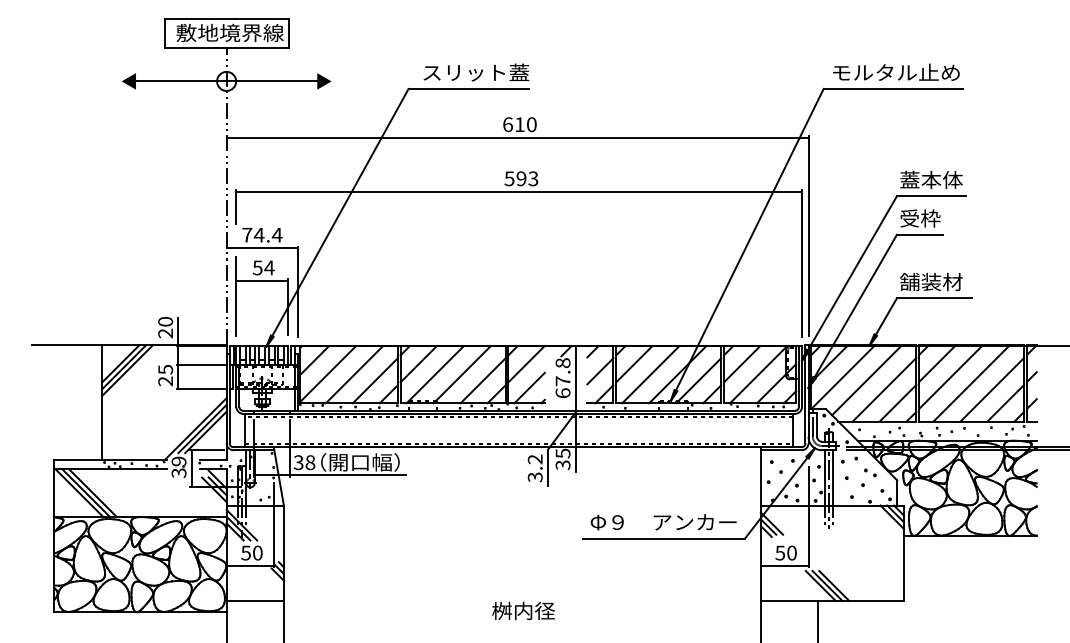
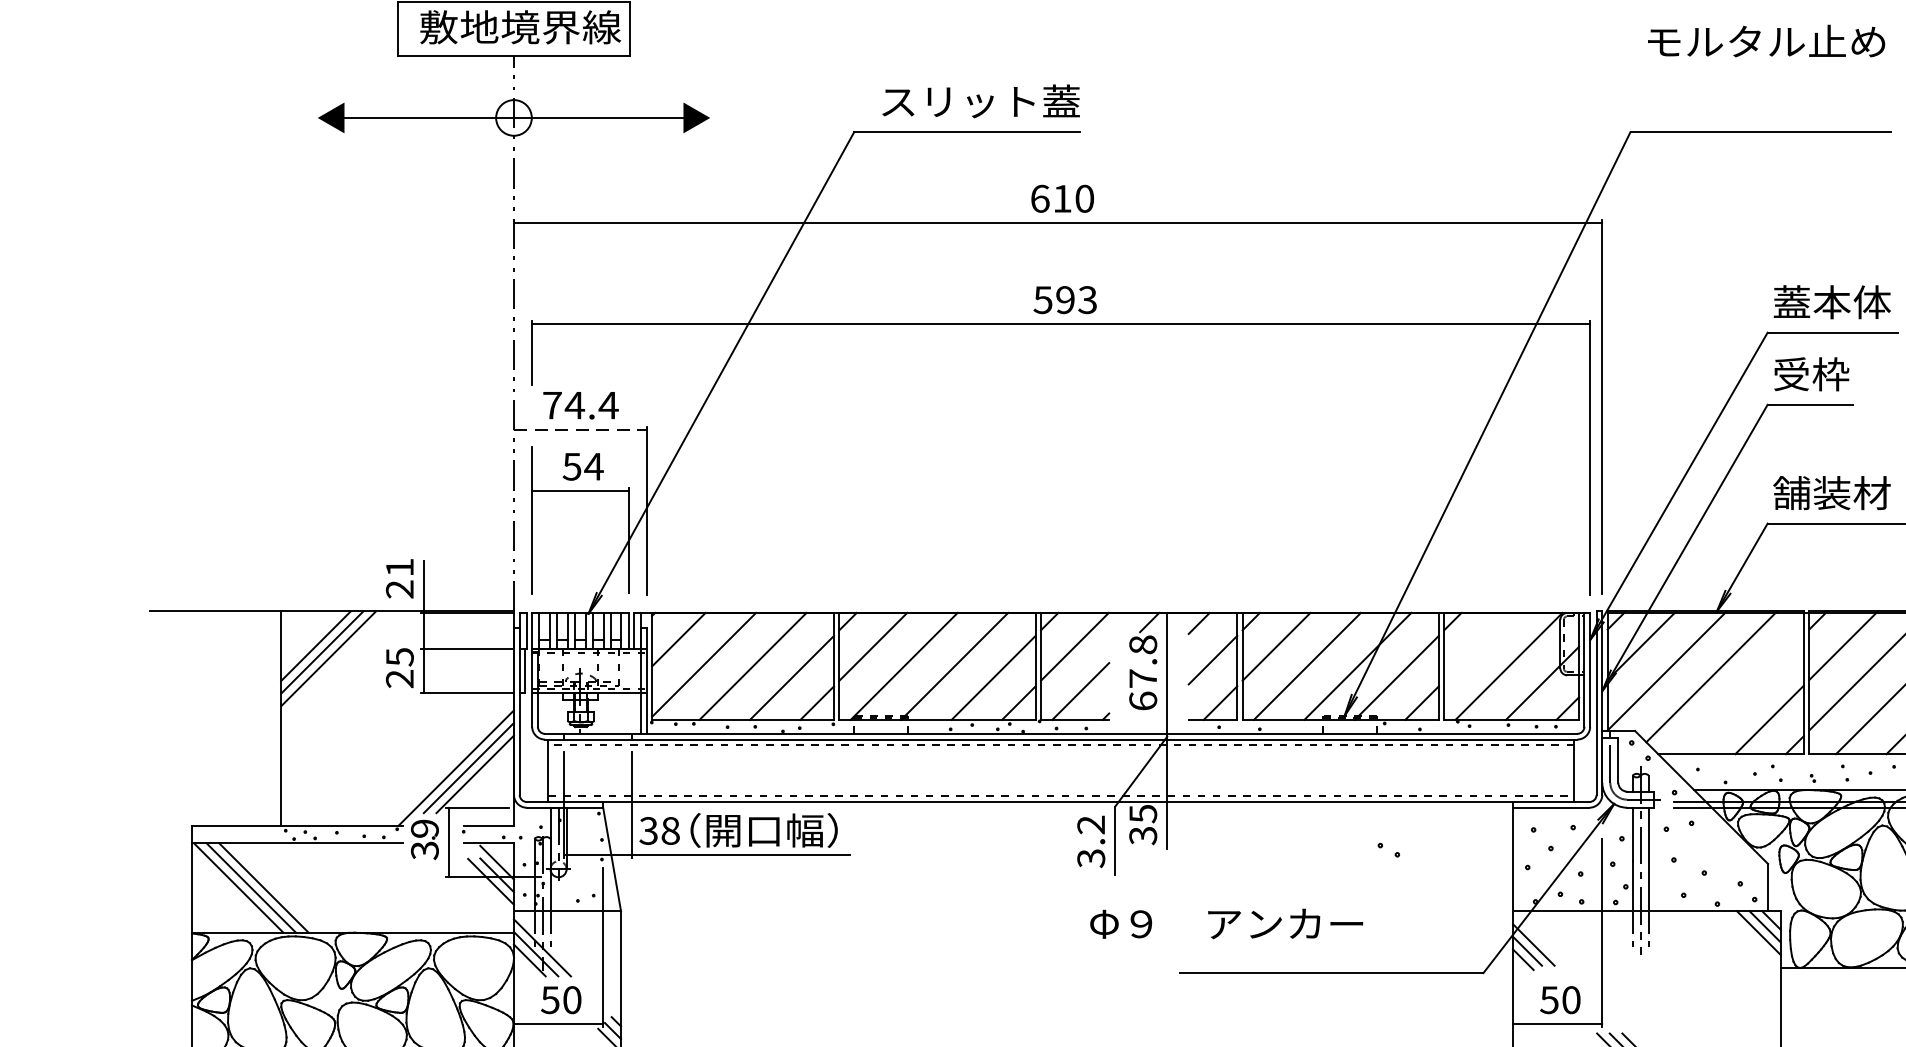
text: (896, 71) -> (1766, 39), moved
line: (262, 248) -> (581, 430), solid -> dashed
text: (165, 321) -> (399, 566), 20 -> 21
line: (742, 364) -> (1478, 647), removed
line: (884, 389) -> (1744, 694), removed
part: (870, 472) -> (1389, 849), moved
text: (663, 522) -> (1226, 924), moved

